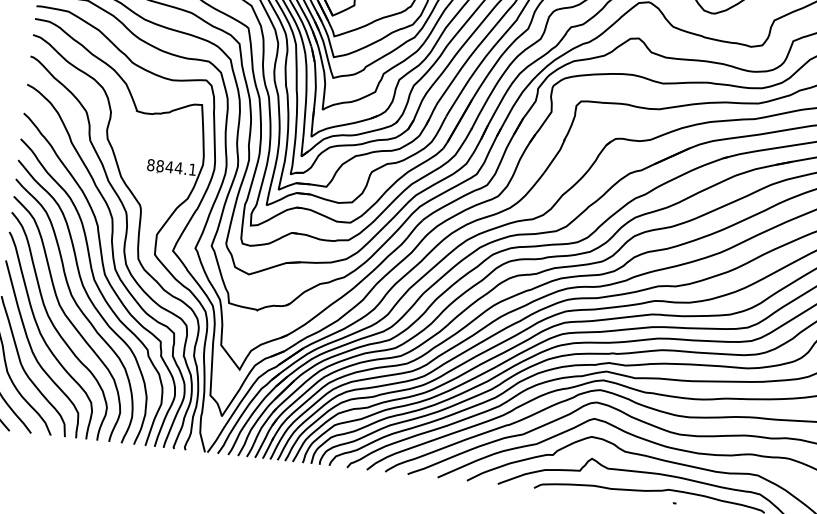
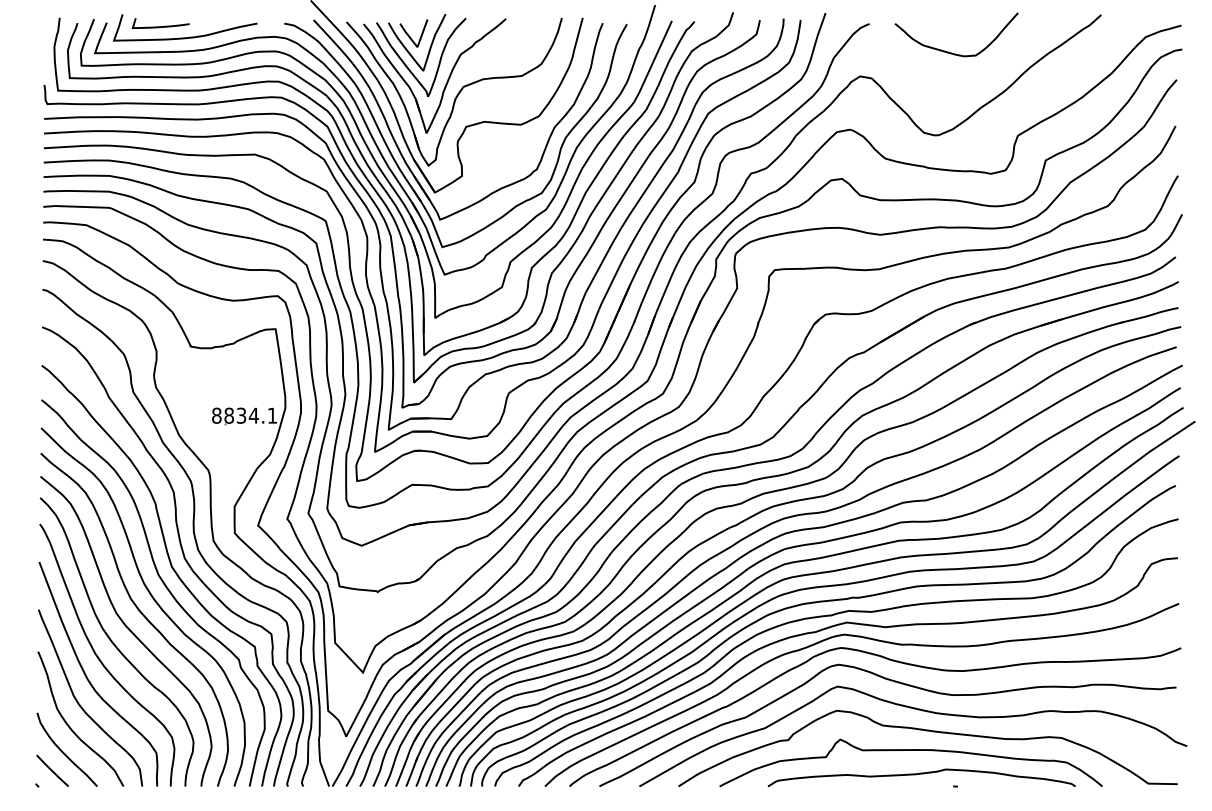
text: (169, 166) -> (241, 415), 8844.1 -> 8834.1

